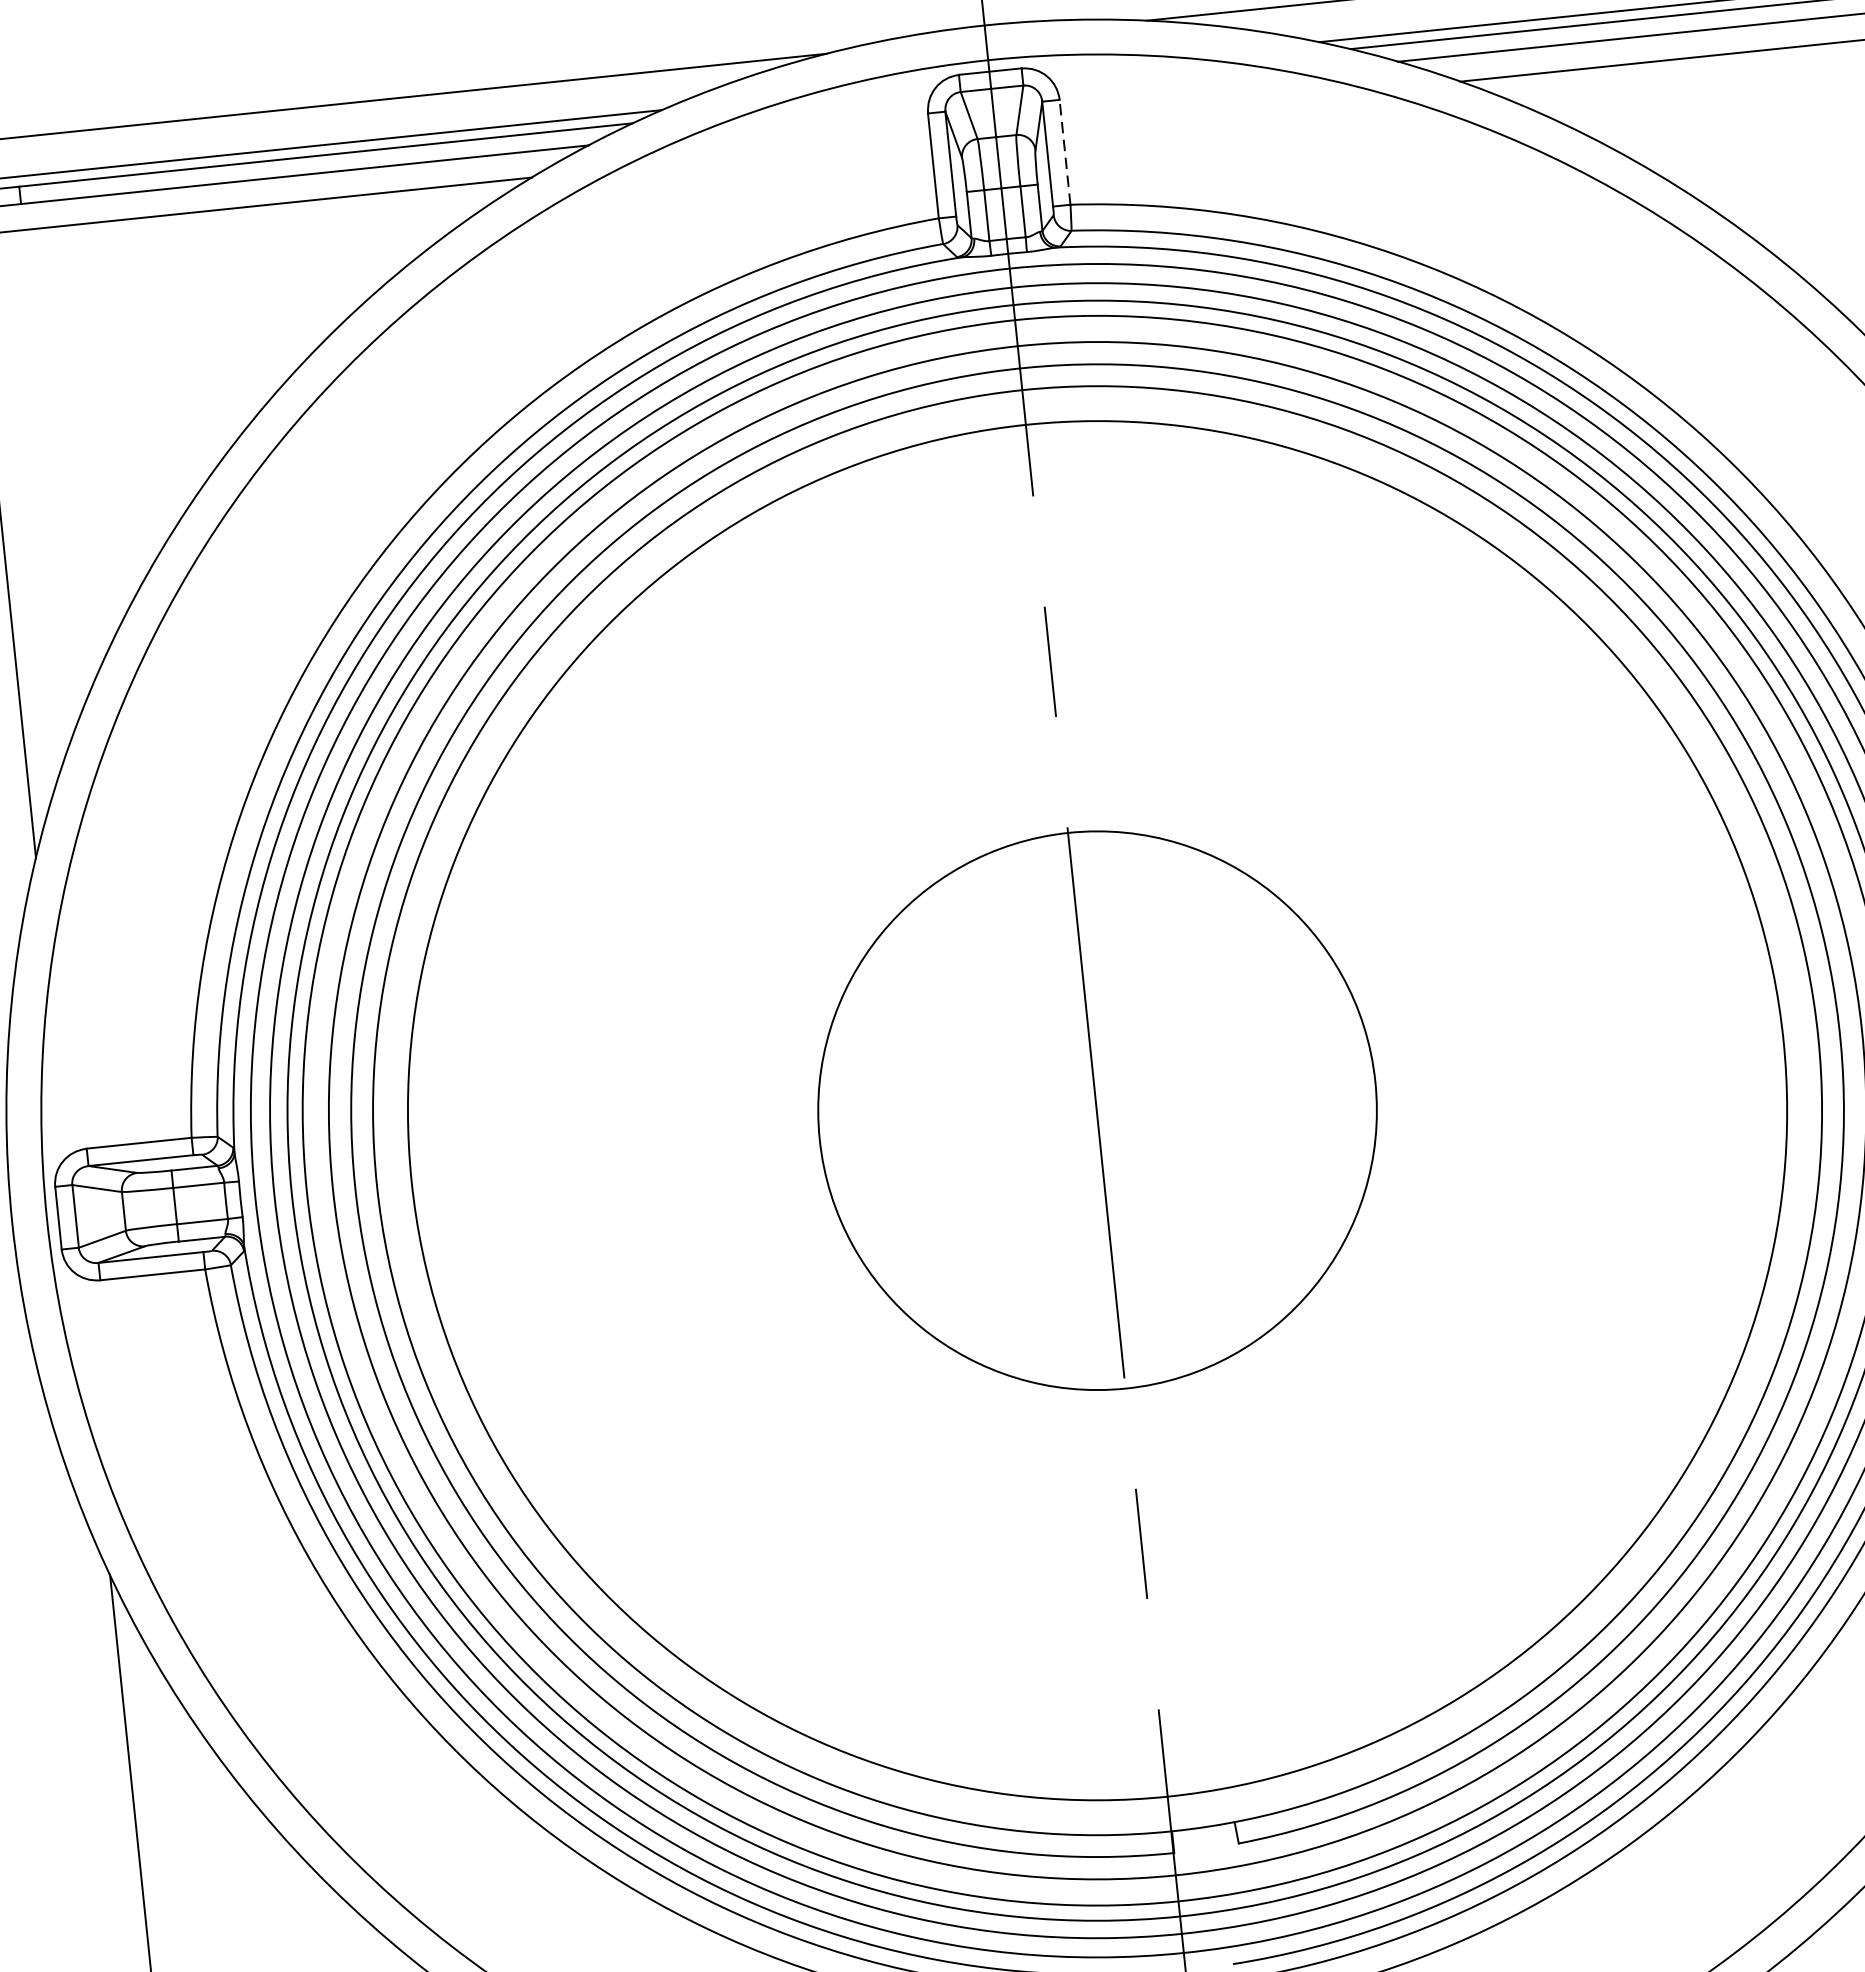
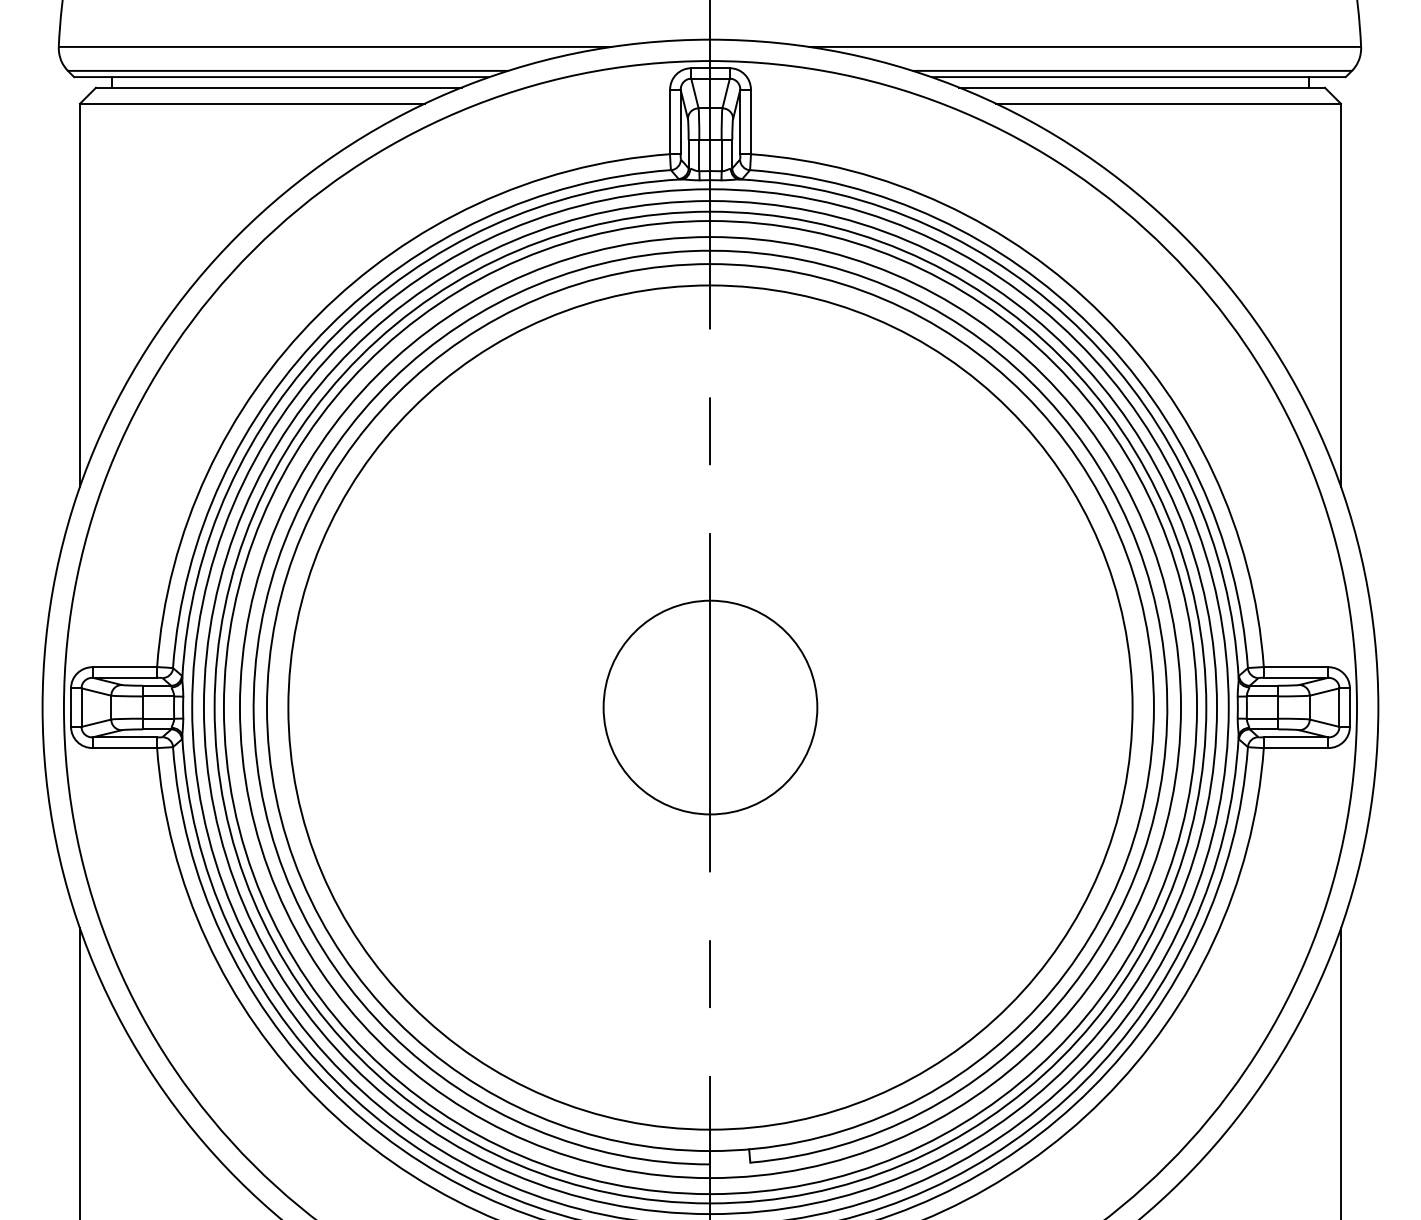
line: (1064, 151) -> (750, 121), dashed -> solid
circle: (1097, 1110) -> (710, 707), size x0.62

